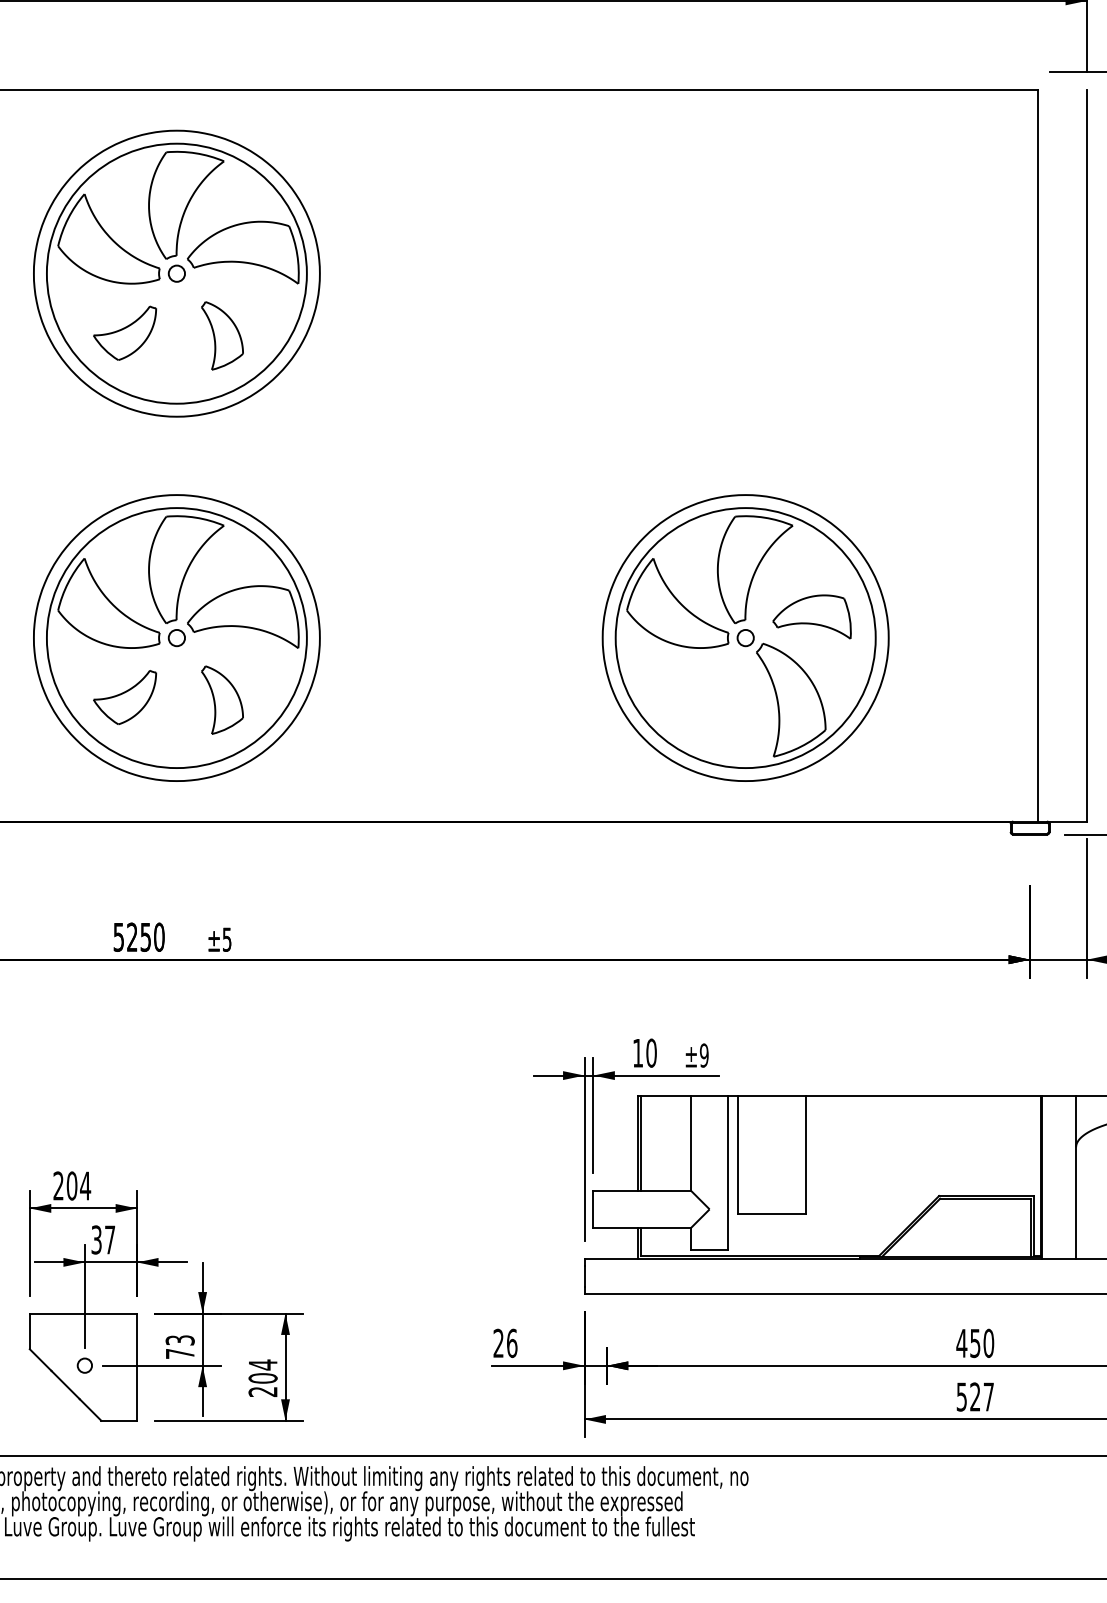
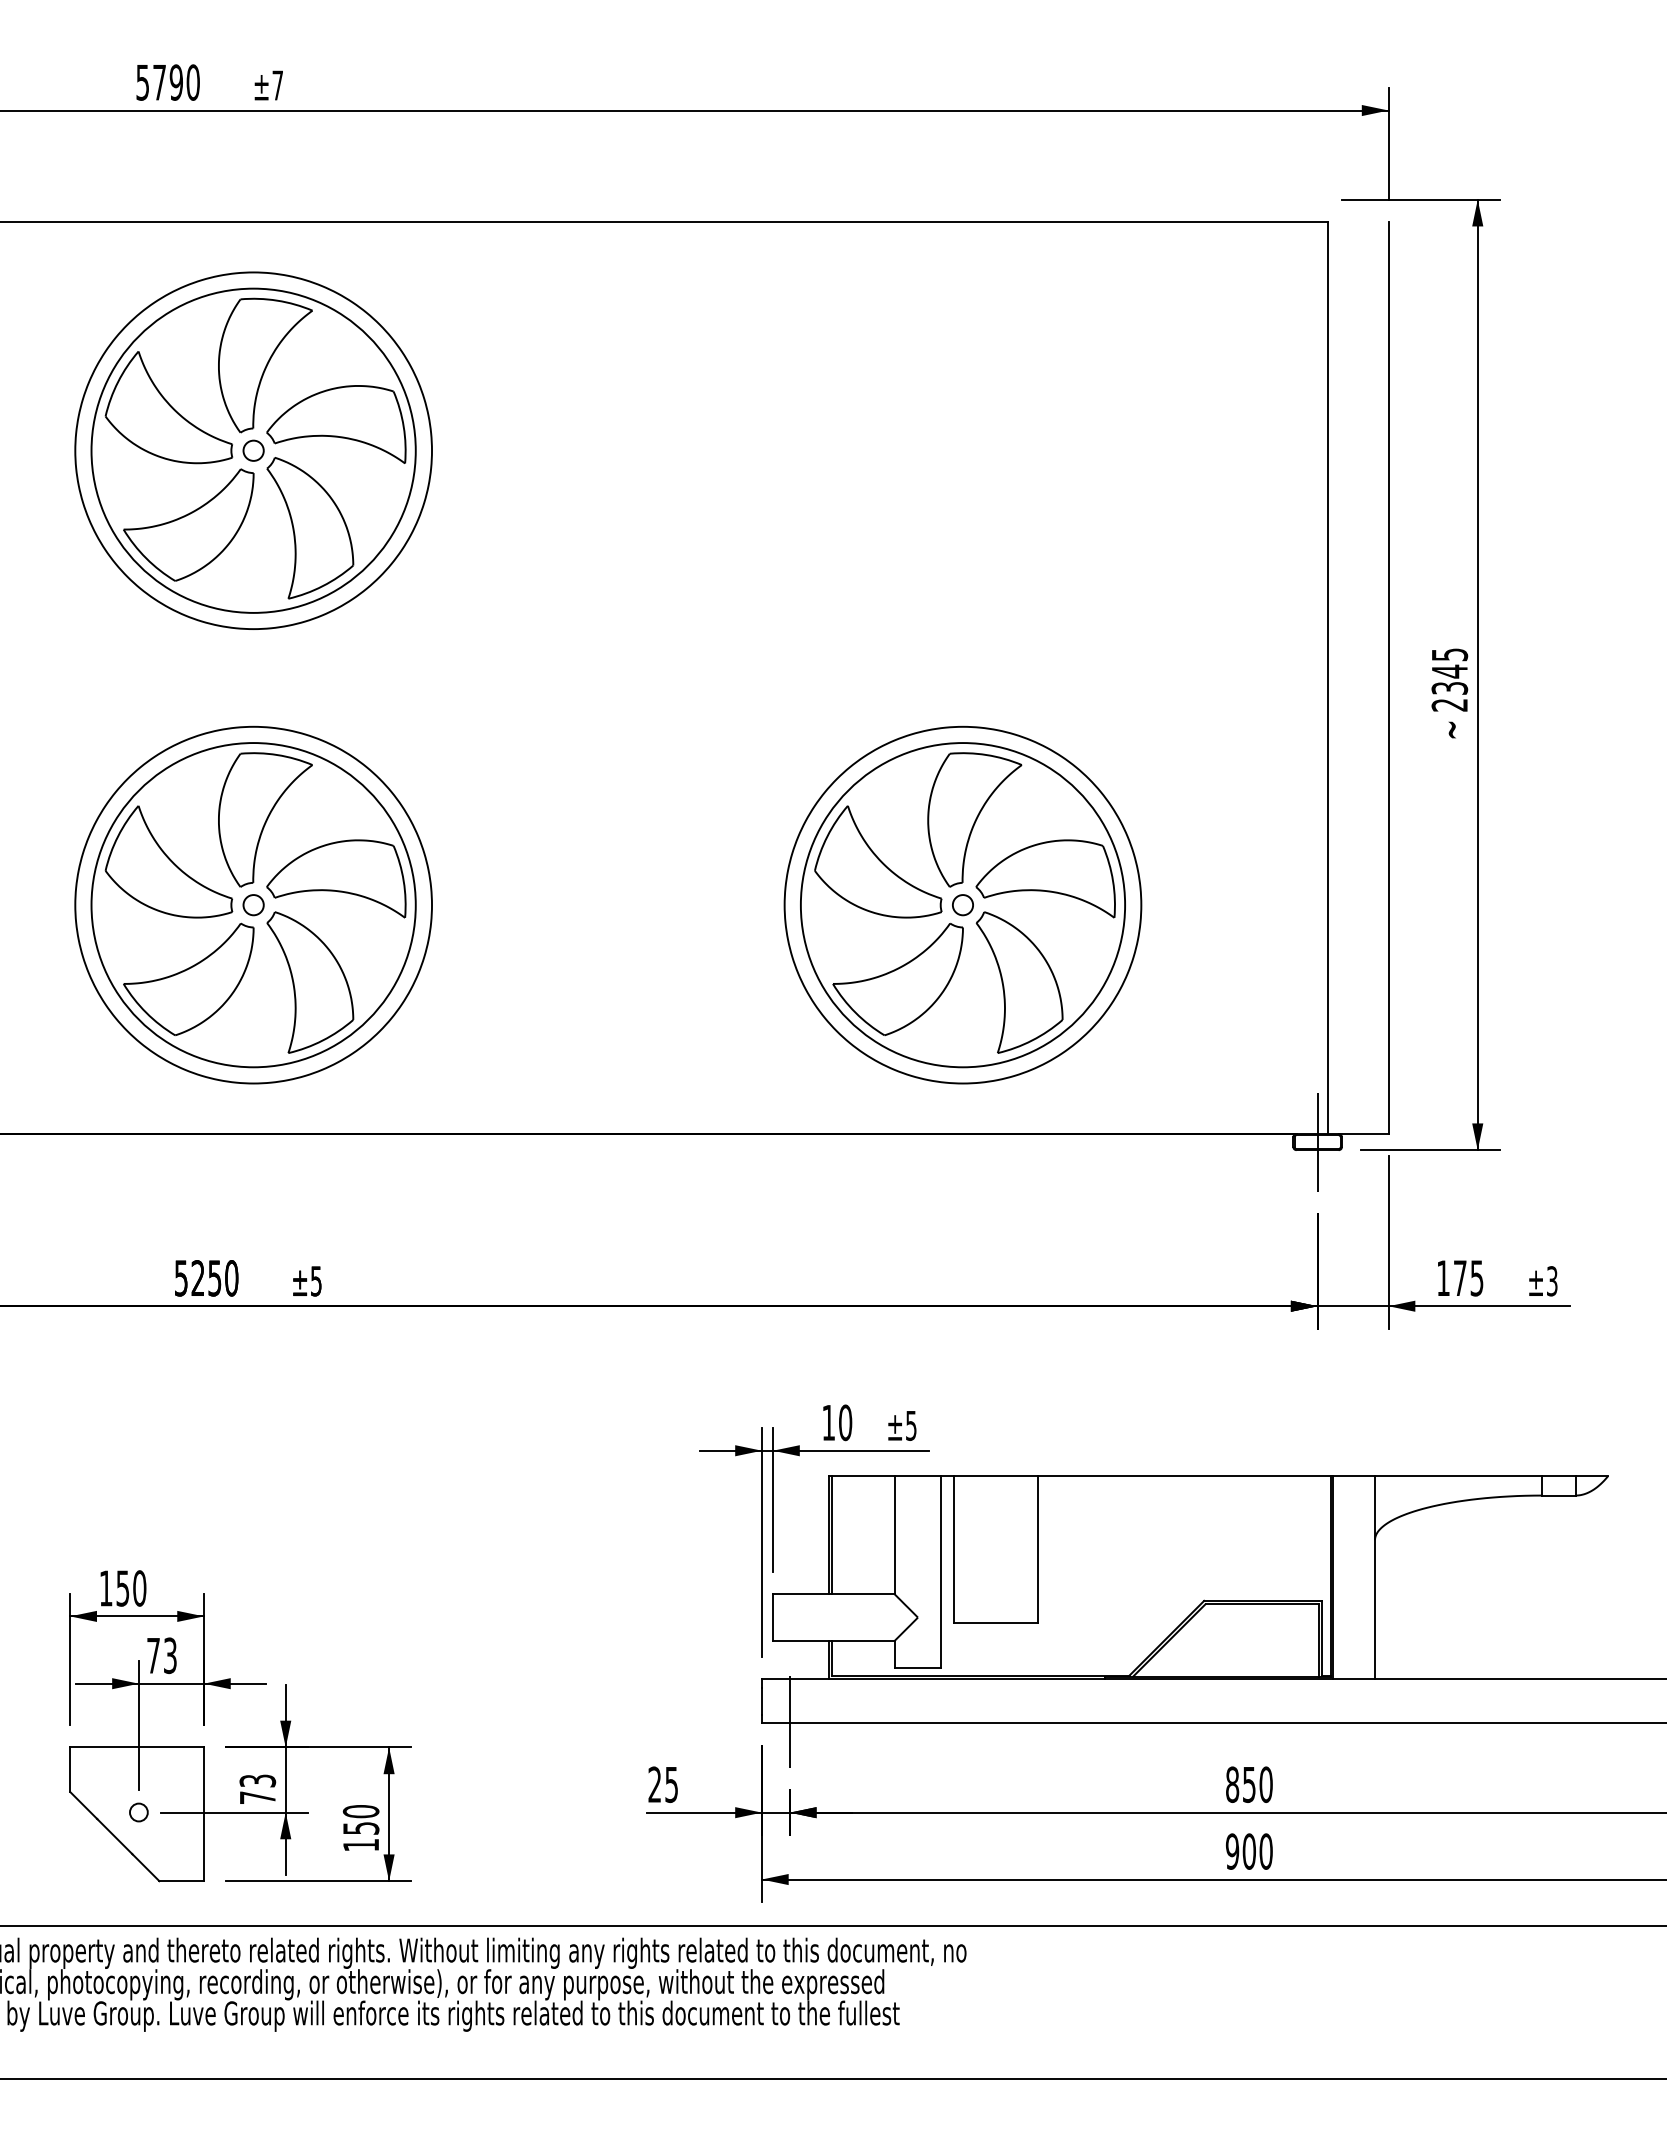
part: (124, 332) -> (188, 524), size x1.67
part: (222, 336) -> (310, 528), size x1.67
part: (811, 616) -> (1045, 878), size x1.43
part: (124, 696) -> (188, 978), size x1.67
part: (693, 696) -> (897, 978), added
part: (222, 700) -> (310, 982), size x1.67
line: (1030, 827) -> (1317, 1141), added
text: (703, 1055) -> (910, 1425), ±9 -> ±5
text: (71, 1186) -> (122, 1588), 204 -> 150
text: (103, 1239) -> (161, 1655), 37 -> 73
line: (606, 1292) -> (789, 1721), added
text: (511, 1343) -> (671, 1784), 26 -> 25
text: (961, 1343) -> (1232, 1784), 450 -> 850
text: (262, 1377) -> (360, 1827), 204 -> 150
text: (974, 1396) -> (1248, 1851), 527 -> 900

